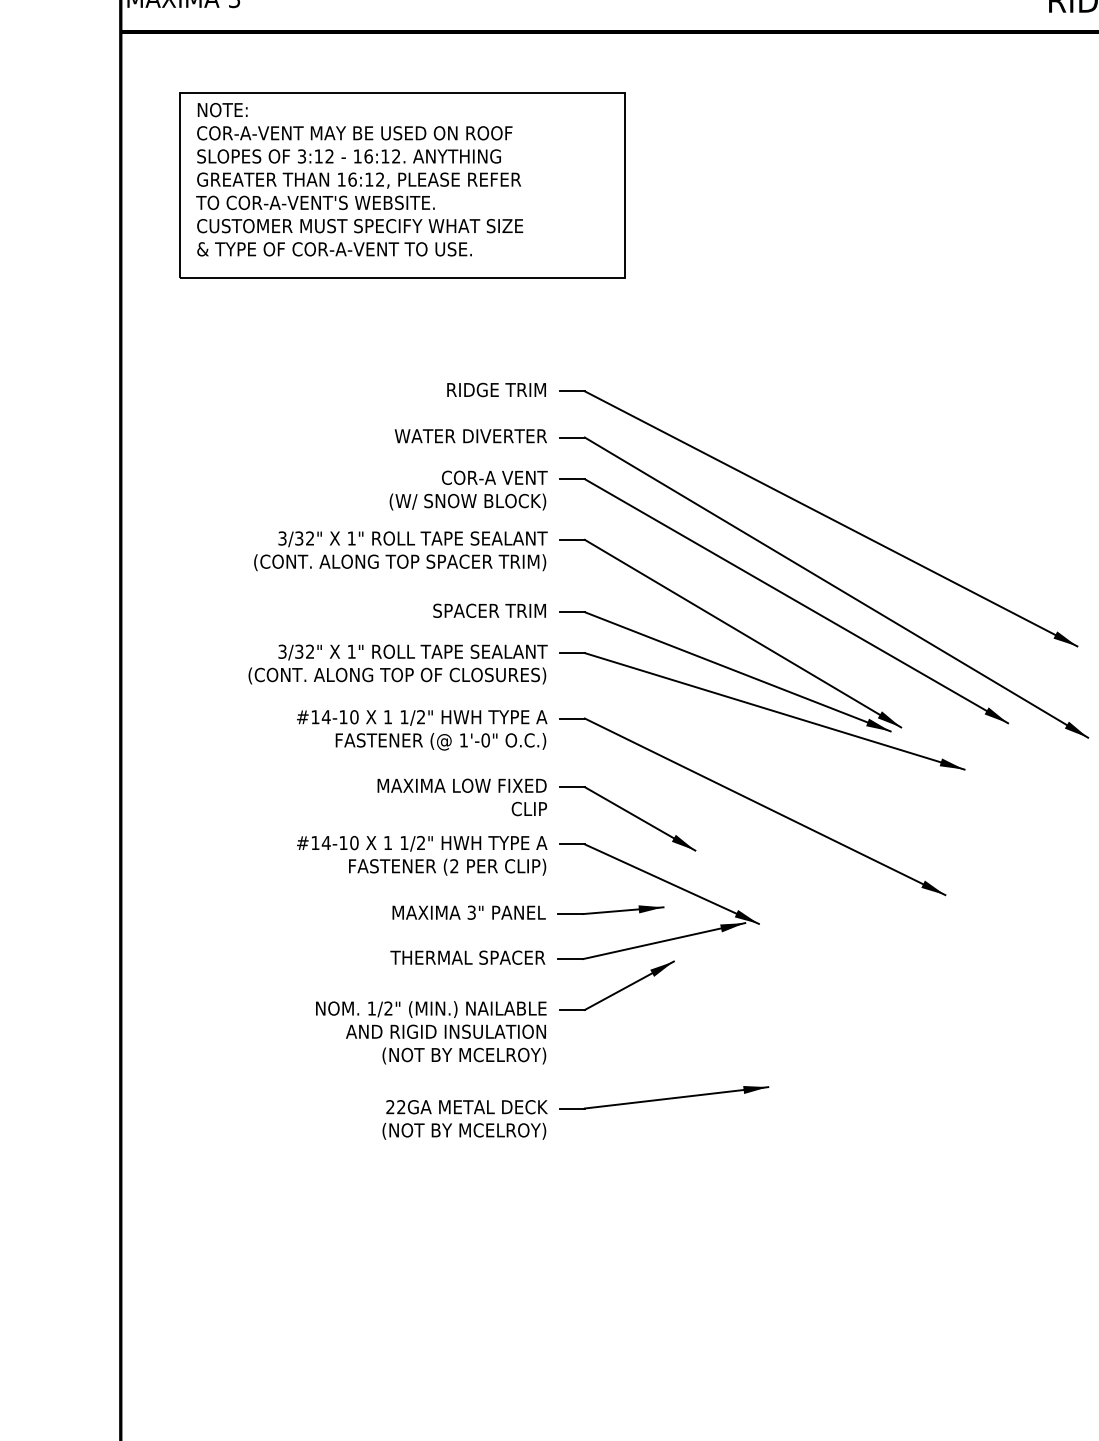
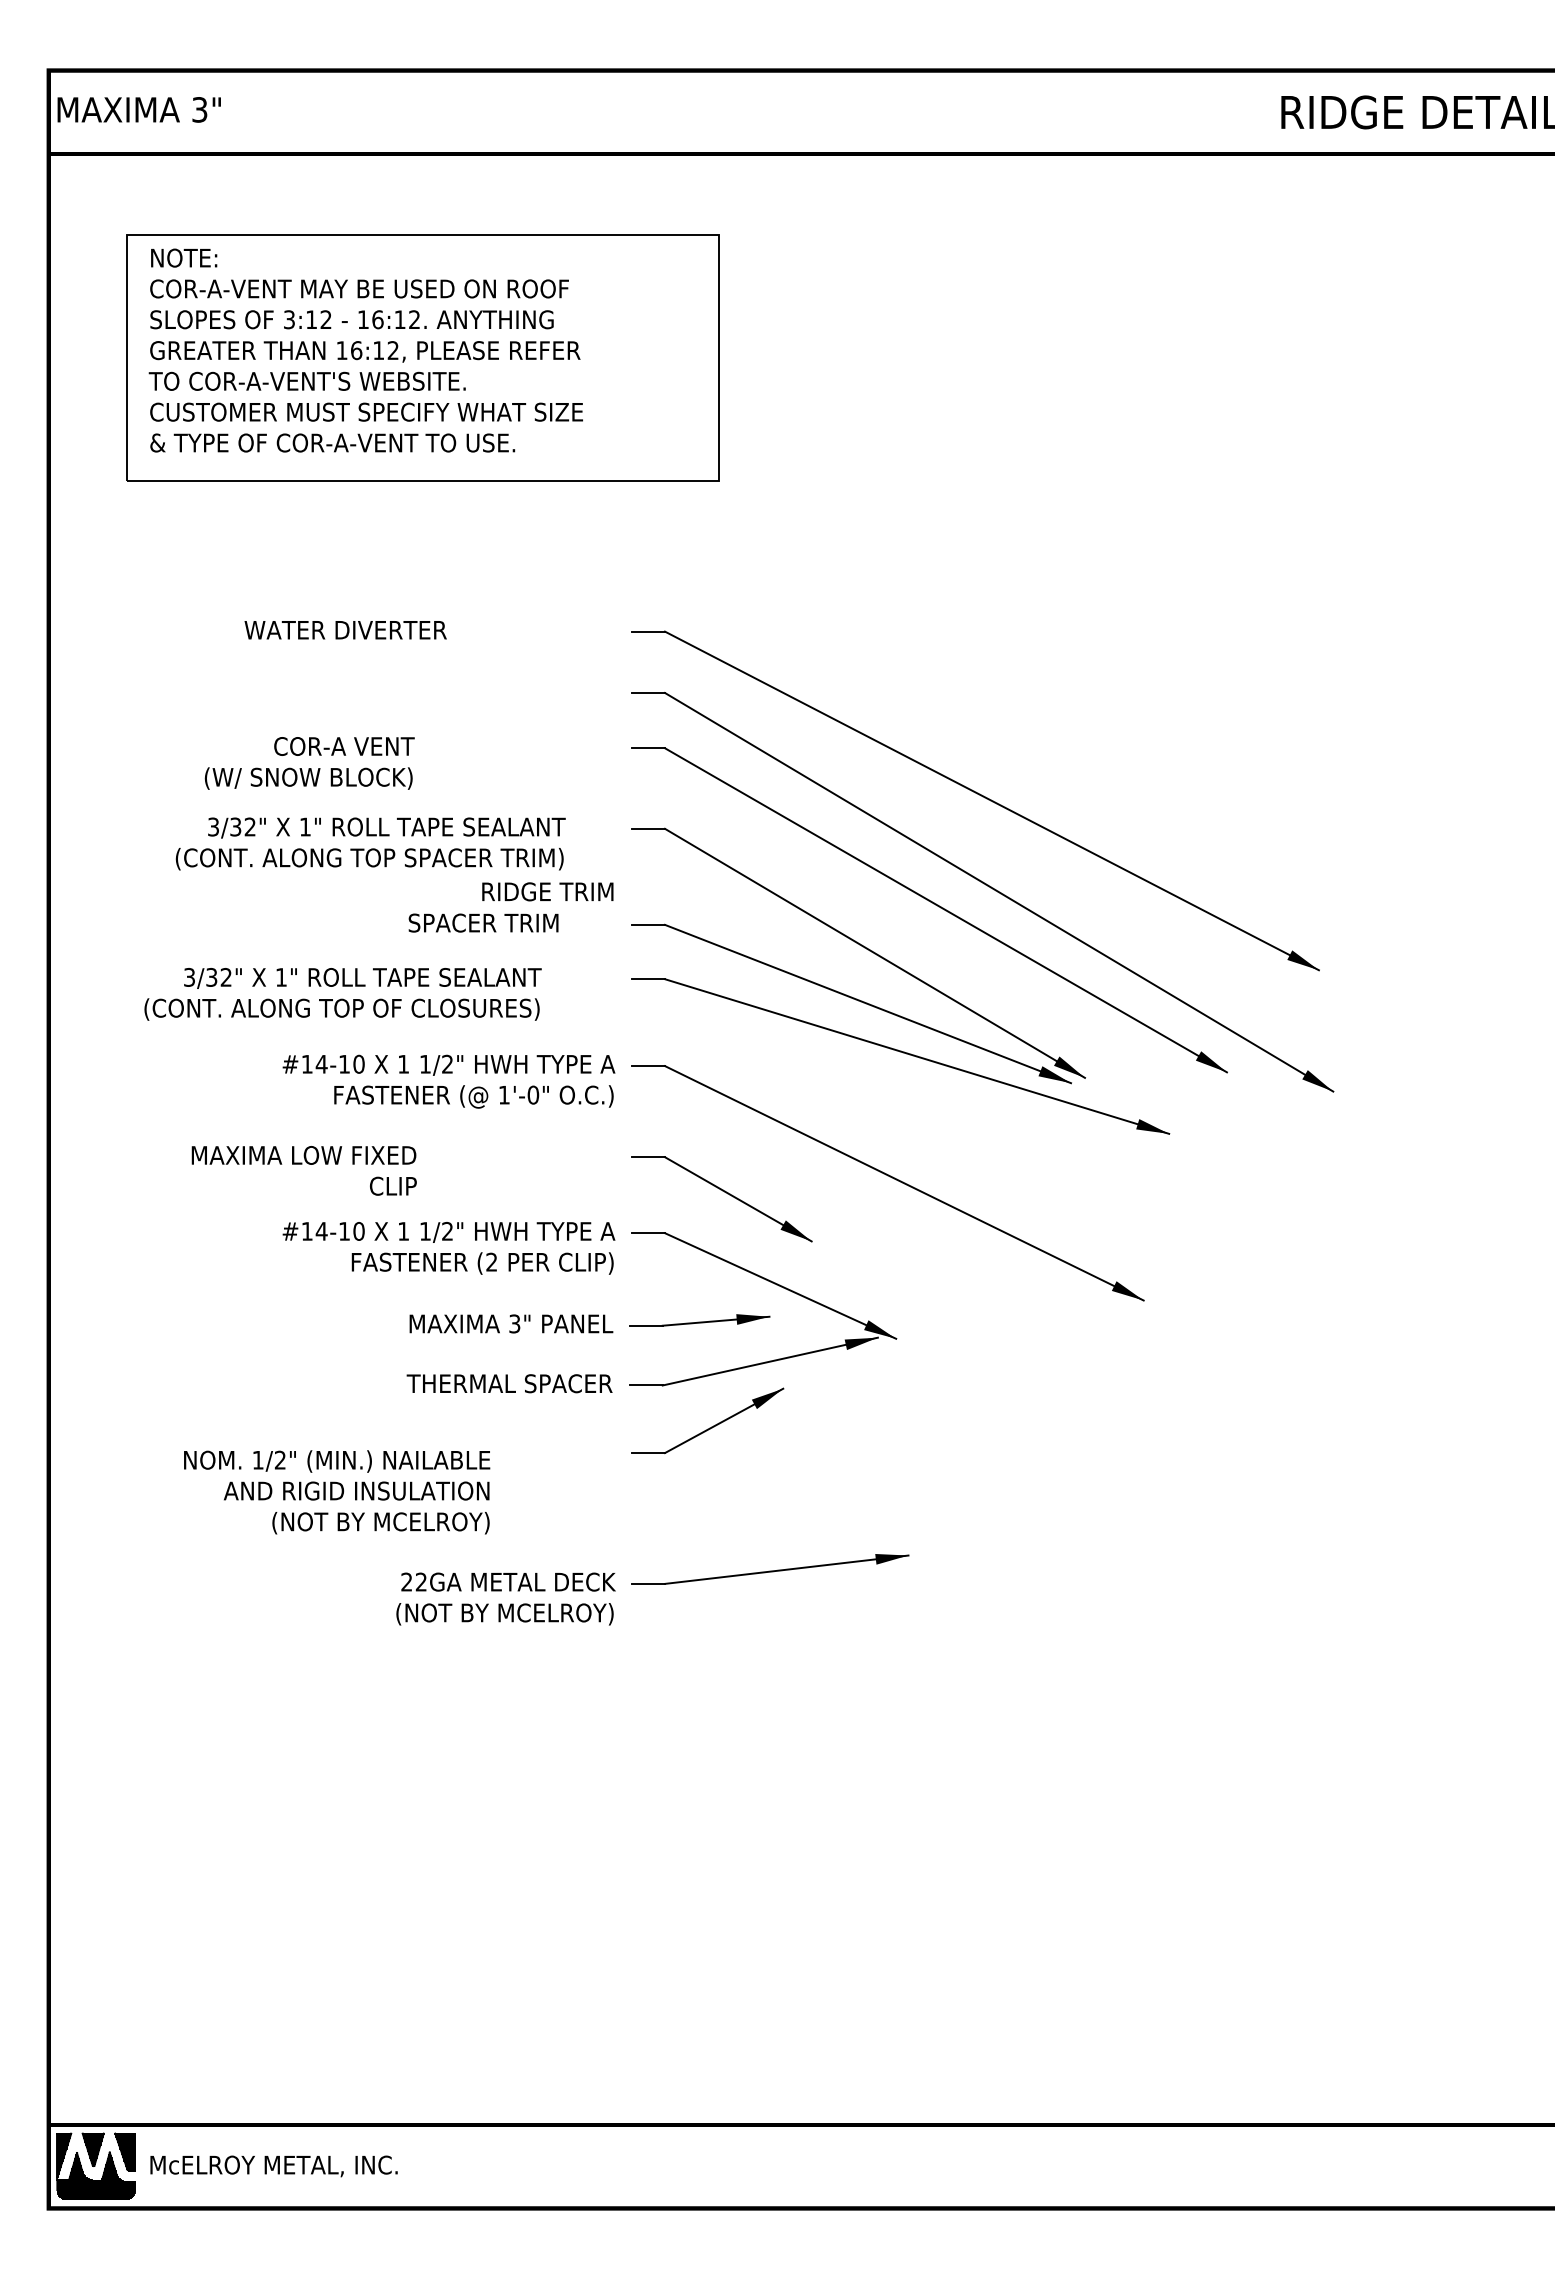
text: (496, 389) -> (547, 891), moved
text: (470, 436) -> (345, 630), moved
text: (468, 490) -> (309, 763), moved
text: (400, 550) -> (370, 843), moved
text: (489, 610) -> (483, 922), moved
text: (397, 664) -> (342, 994), moved
text: (461, 797) -> (303, 1170), moved
text: (431, 1032) -> (337, 1492), moved

